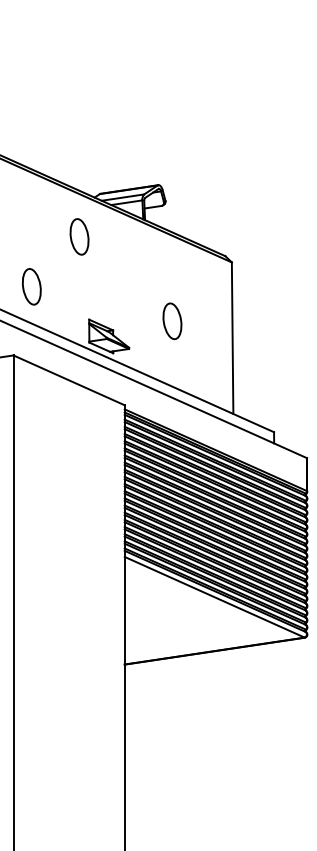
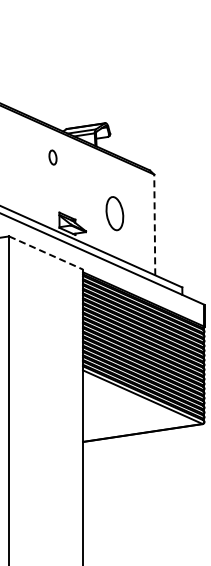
part: (78, 236) -> (52, 157), size x0.6
part: (32, 286) -> (21, 190), removed
part: (172, 320) -> (114, 213), size x1.4
line: (232, 337) -> (154, 224), solid -> dashed
line: (69, 381) -> (46, 253), solid -> dashed

